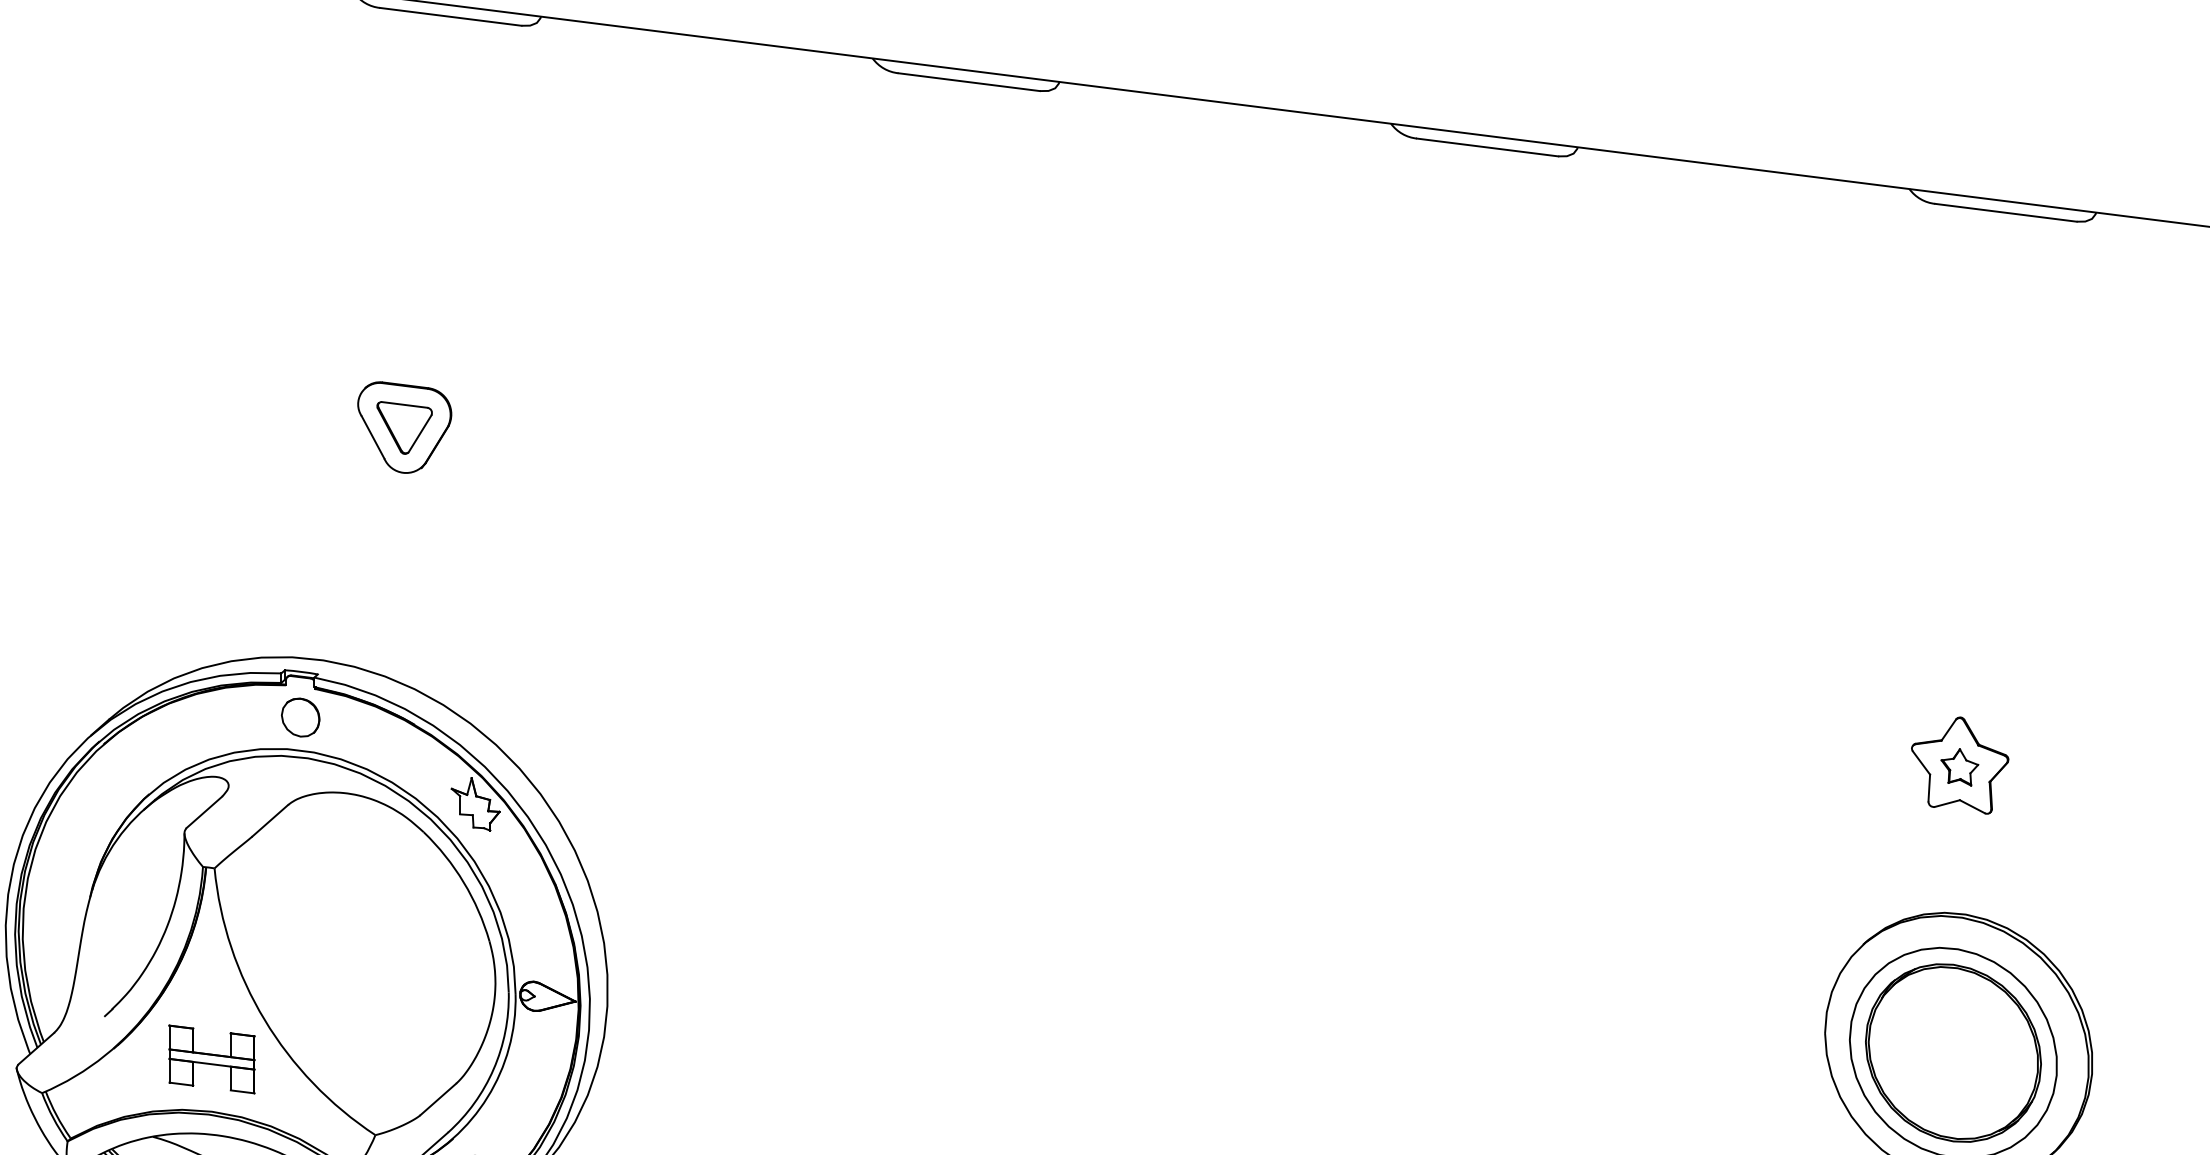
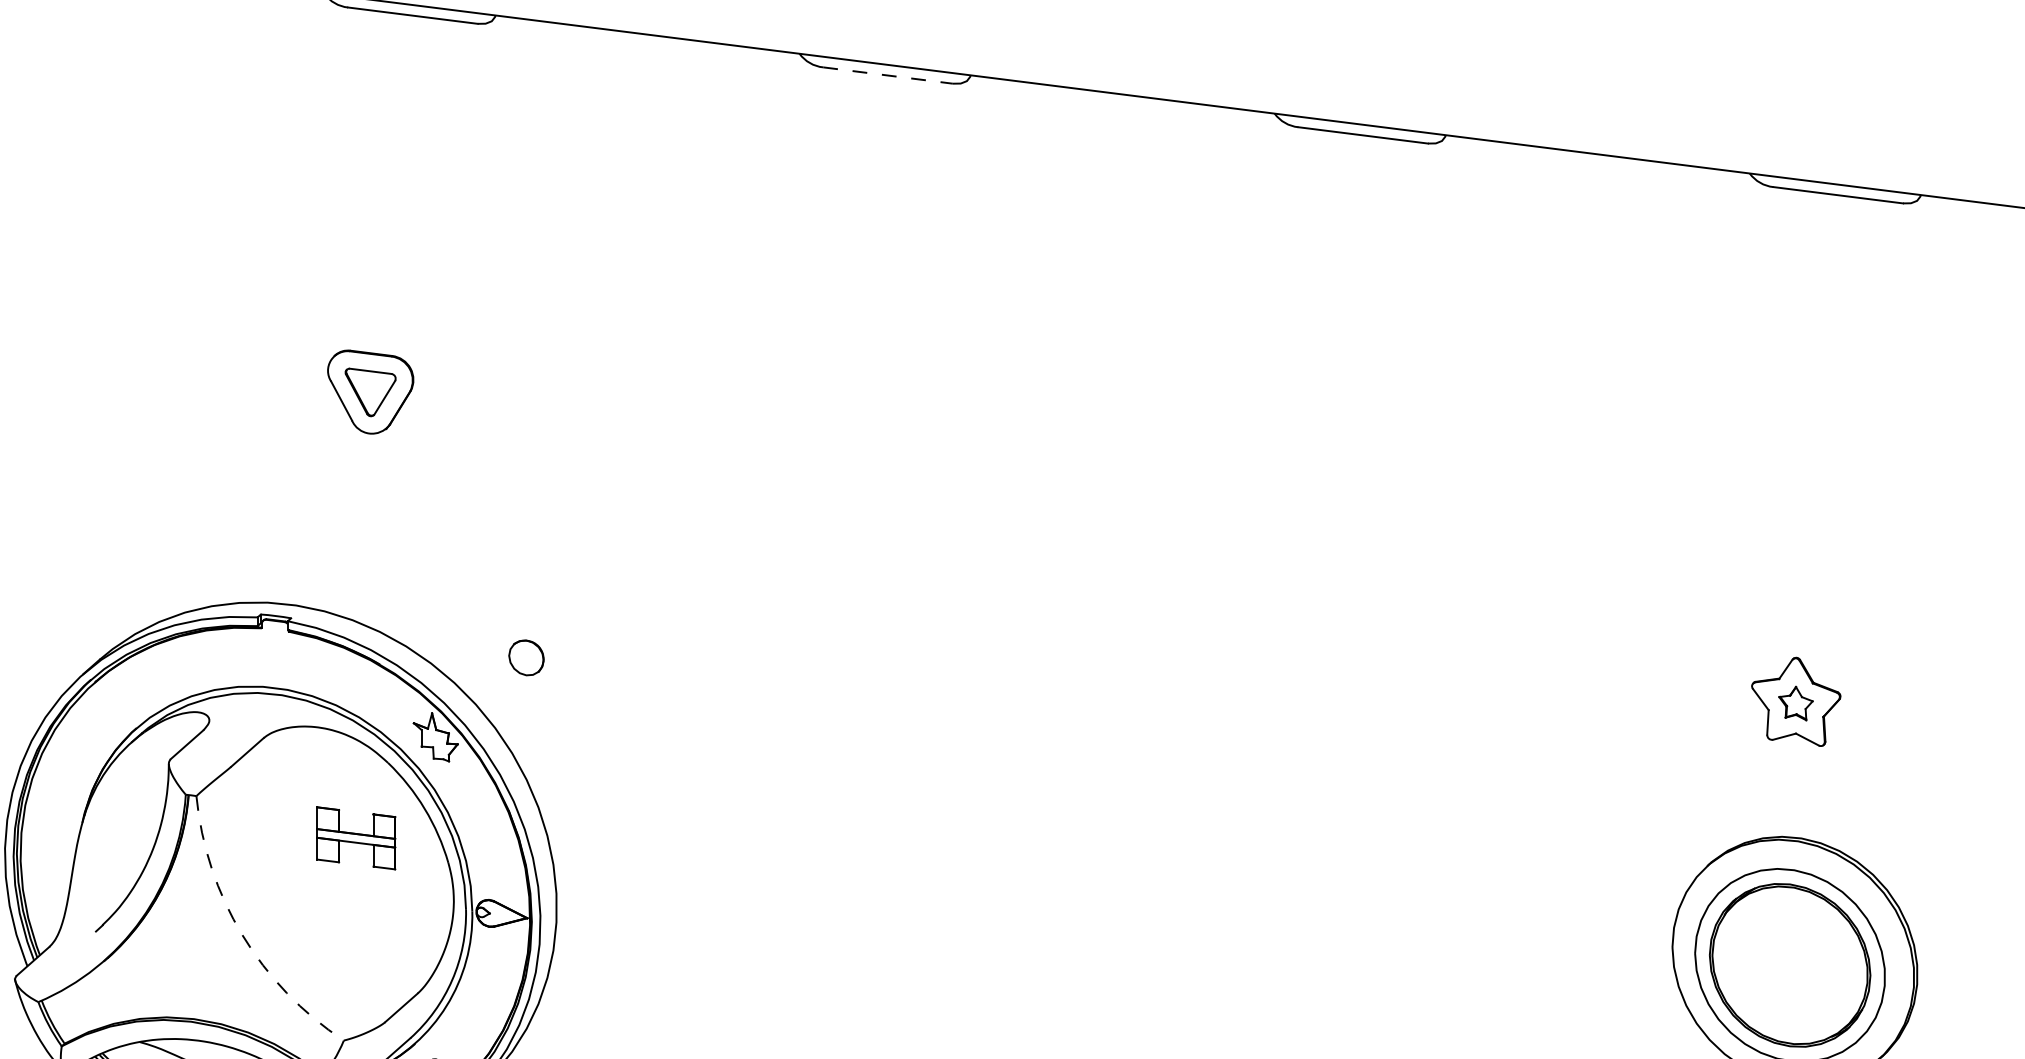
line: (969, 82) -> (888, 75), solid -> dashed
part: (300, 717) -> (526, 657), moved
arc: (264, 1020) -> (242, 935), solid -> dashed
part: (211, 1059) -> (355, 838), moved

